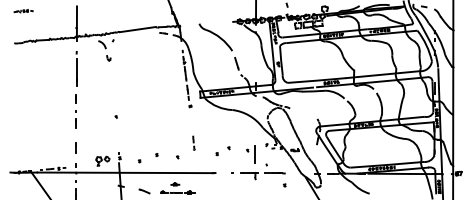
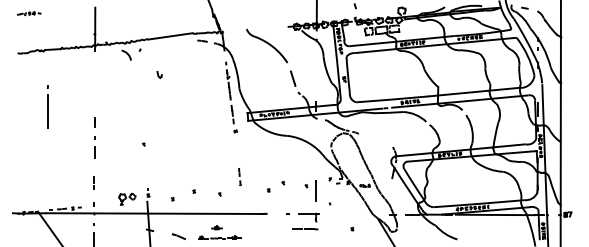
part: (108, 57) -> (159, 74), moved
line: (76, 68) -> (47, 106), moved
line: (275, 173) -> (305, 229), moved

